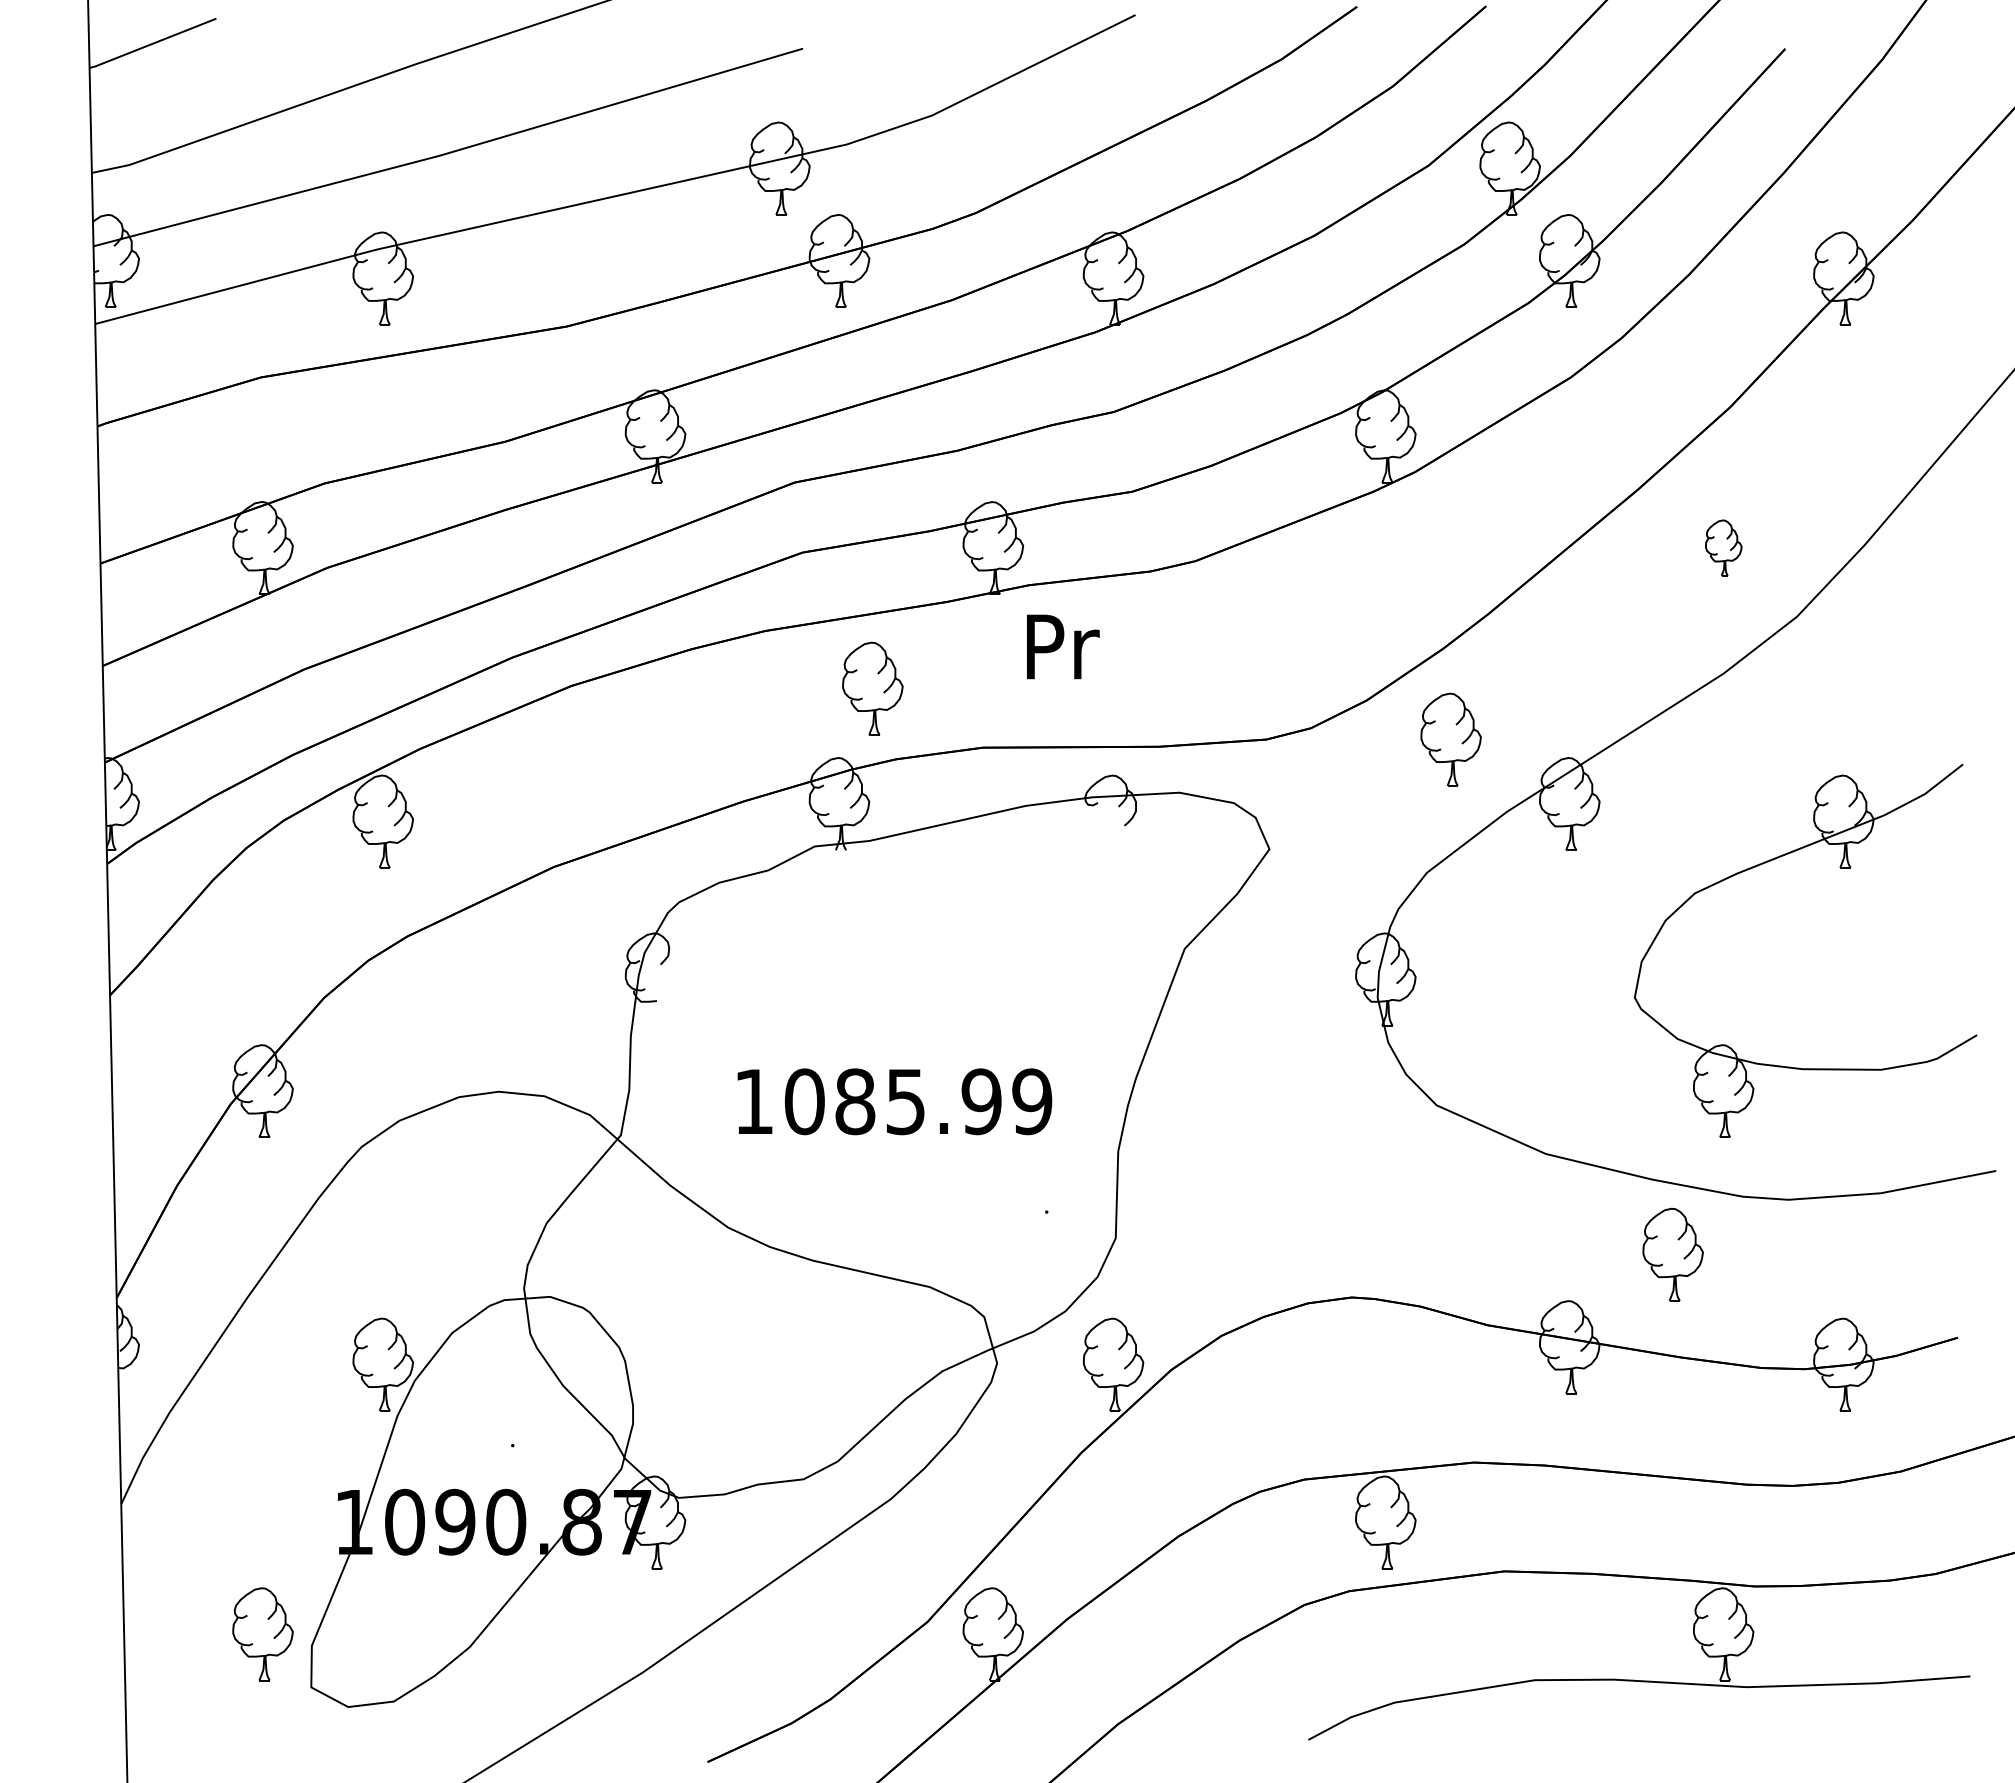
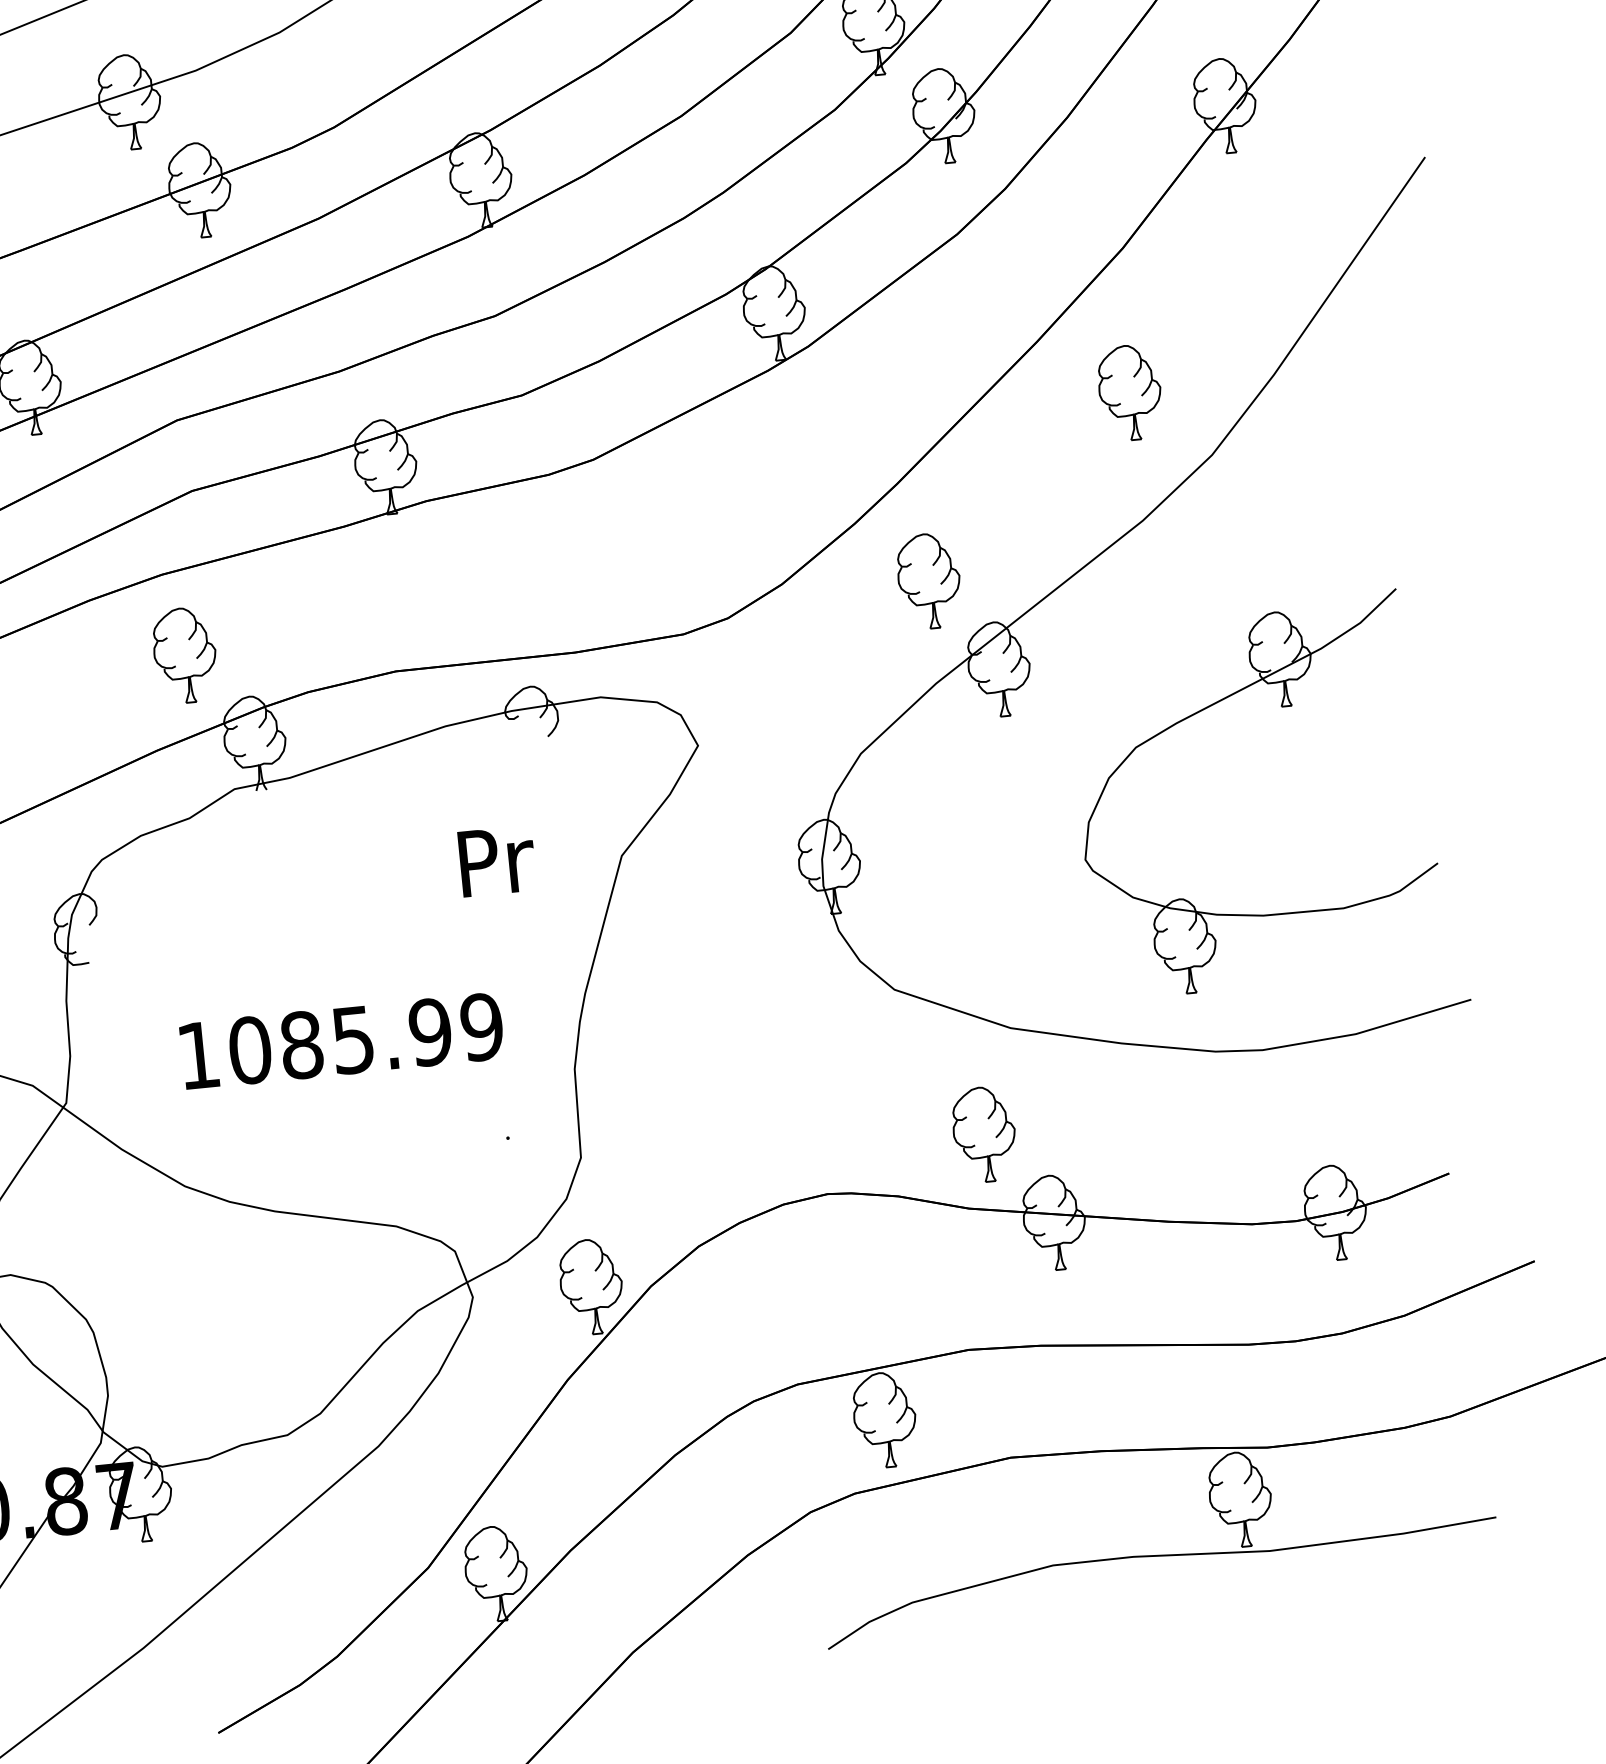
part: (1723, 547) -> (1129, 392), size x1.67
text: (1063, 646) -> (497, 860), moved
part: (872, 688) -> (184, 655), moved
part: (1450, 739) -> (928, 580), moved
part: (1672, 1254) -> (983, 1134), moved

